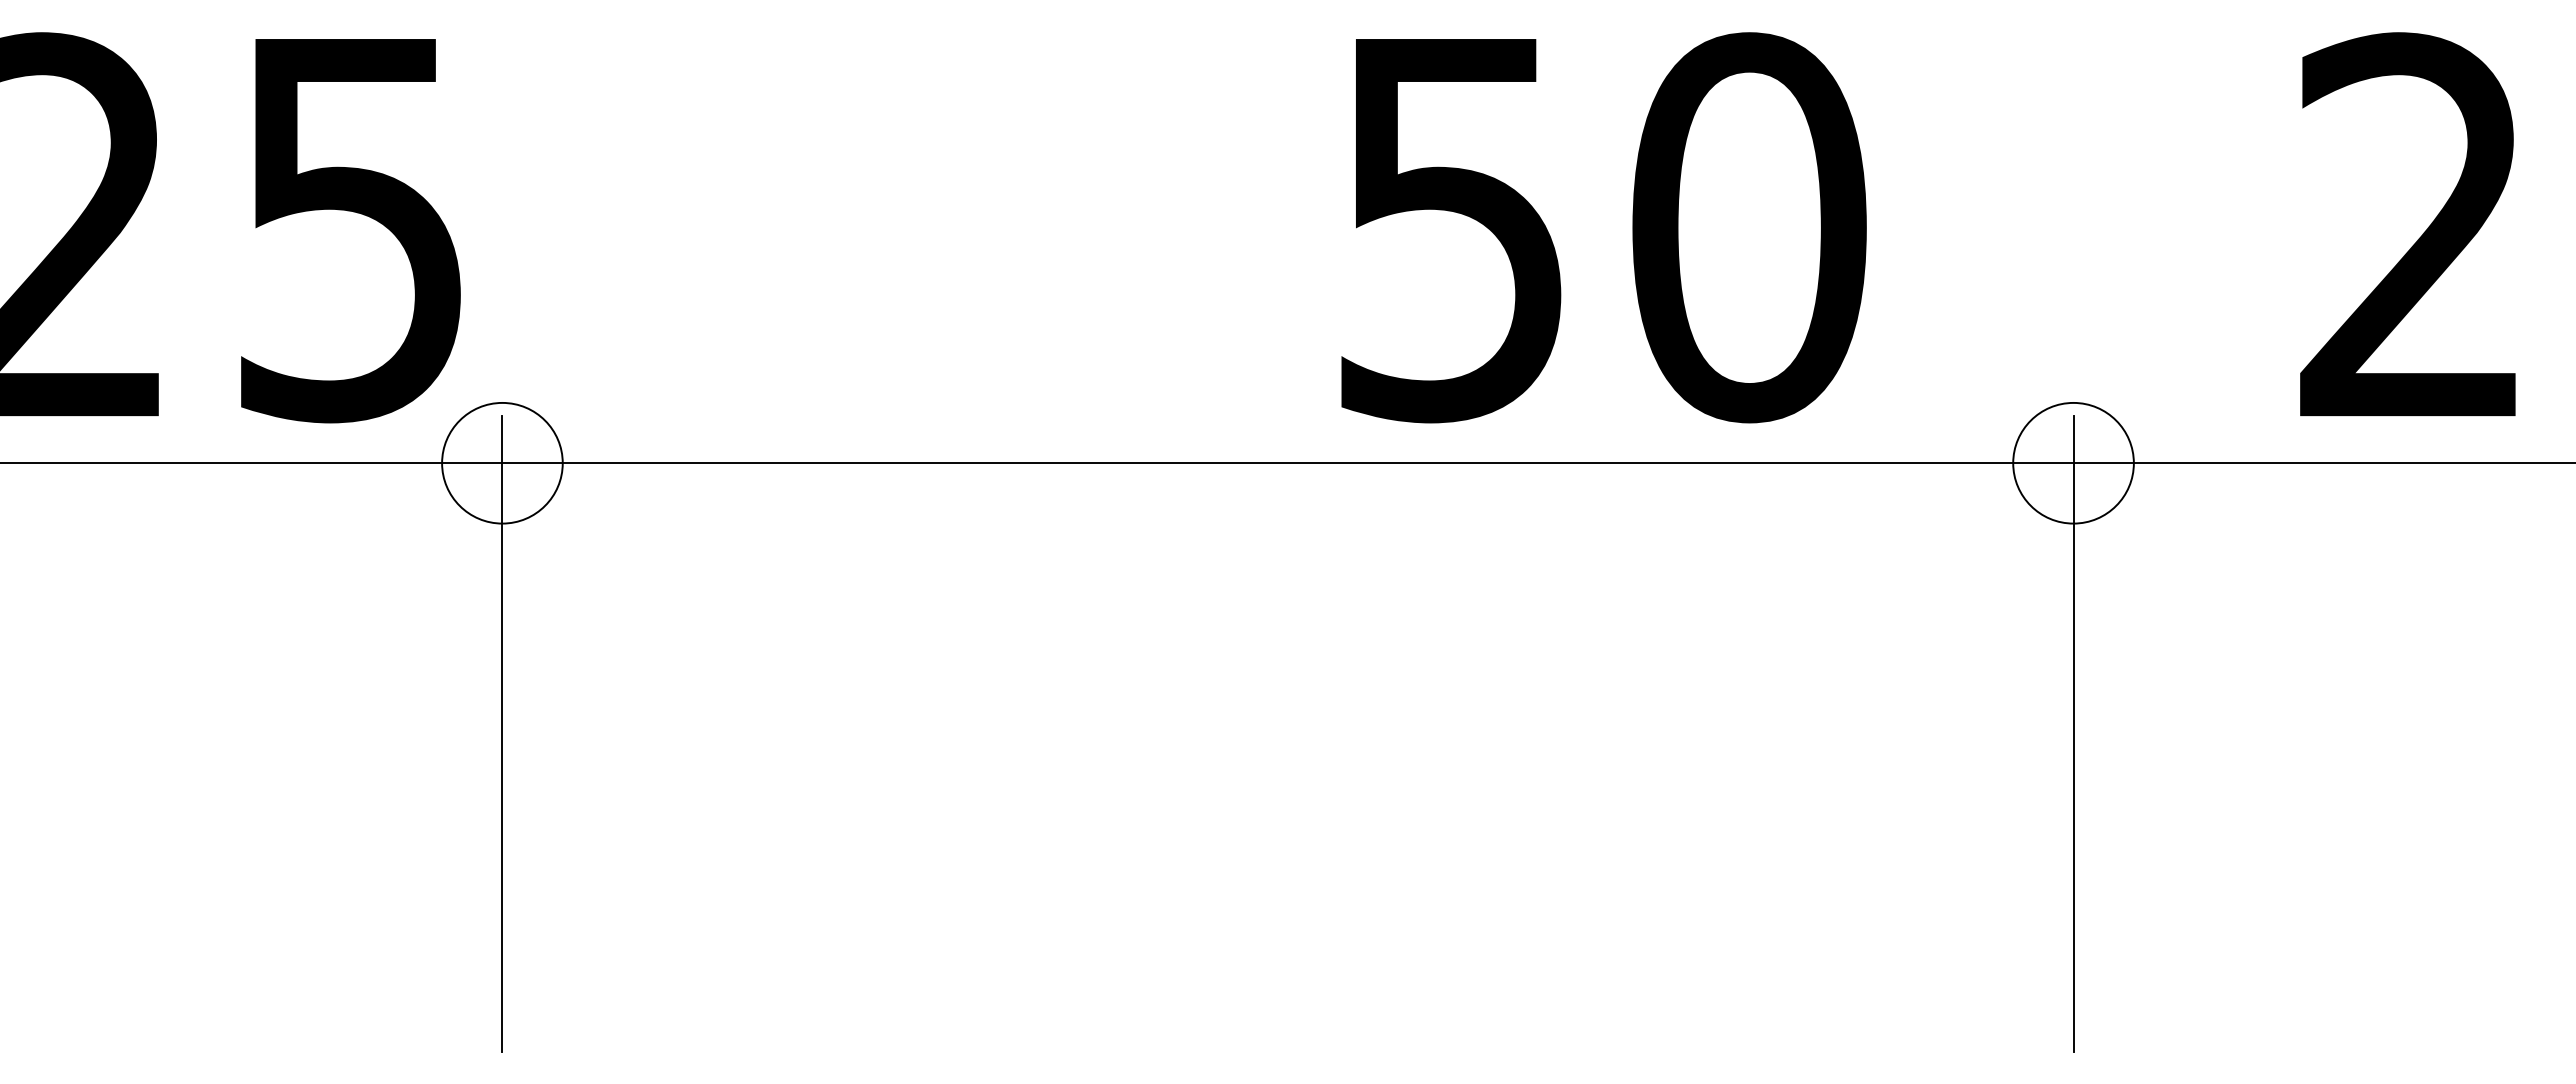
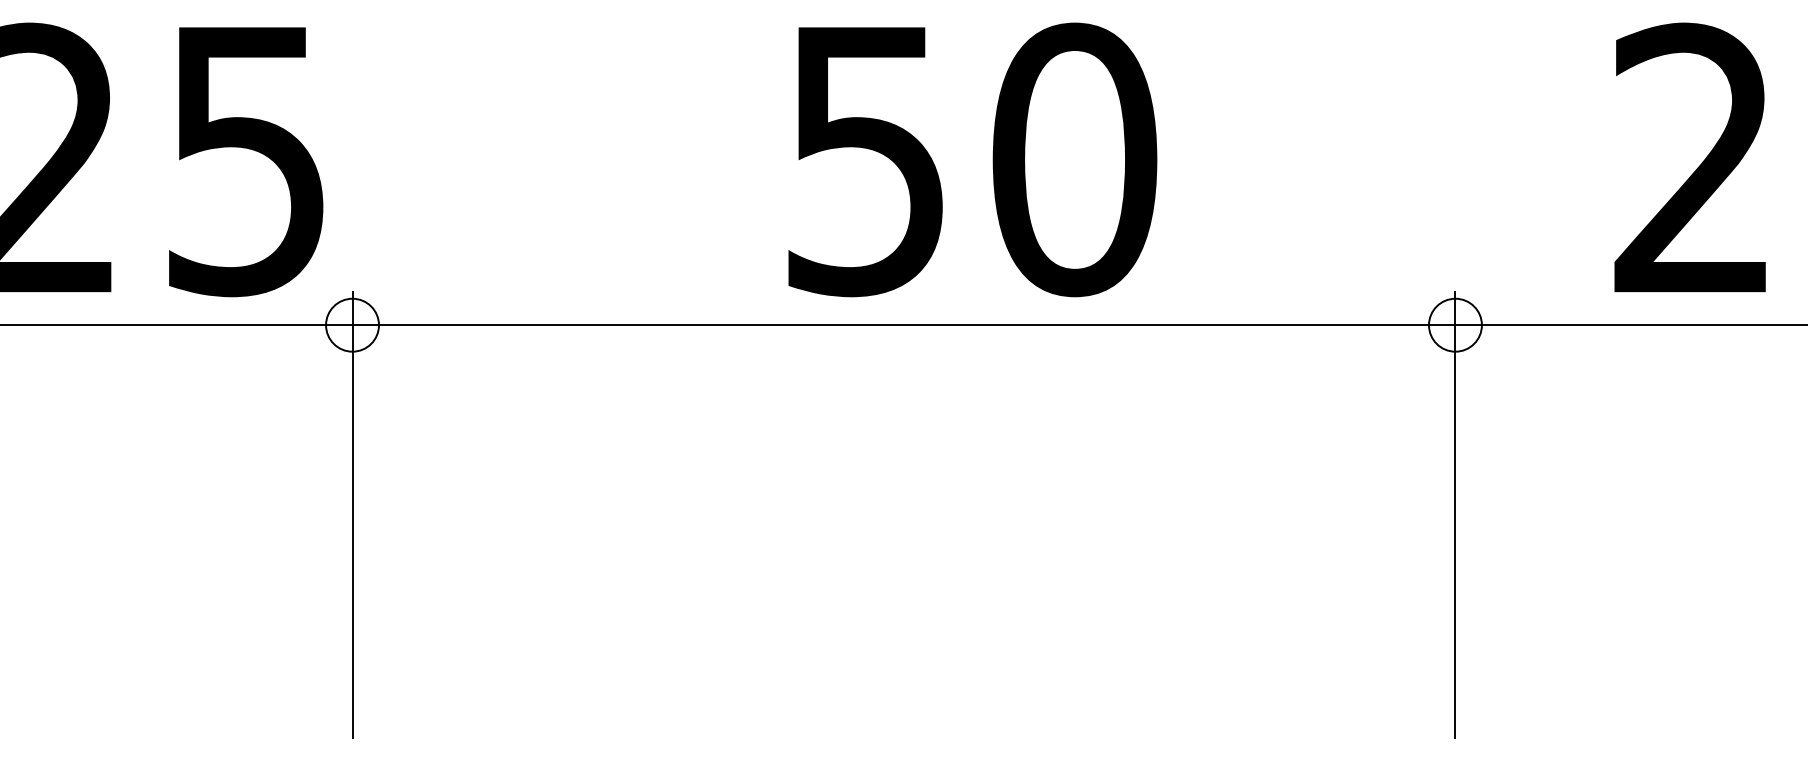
text: (1603, 227) -> (972, 159), moved
circle: (502, 462) -> (352, 324), size x0.62
circle: (2073, 462) -> (1455, 324), size x0.62

